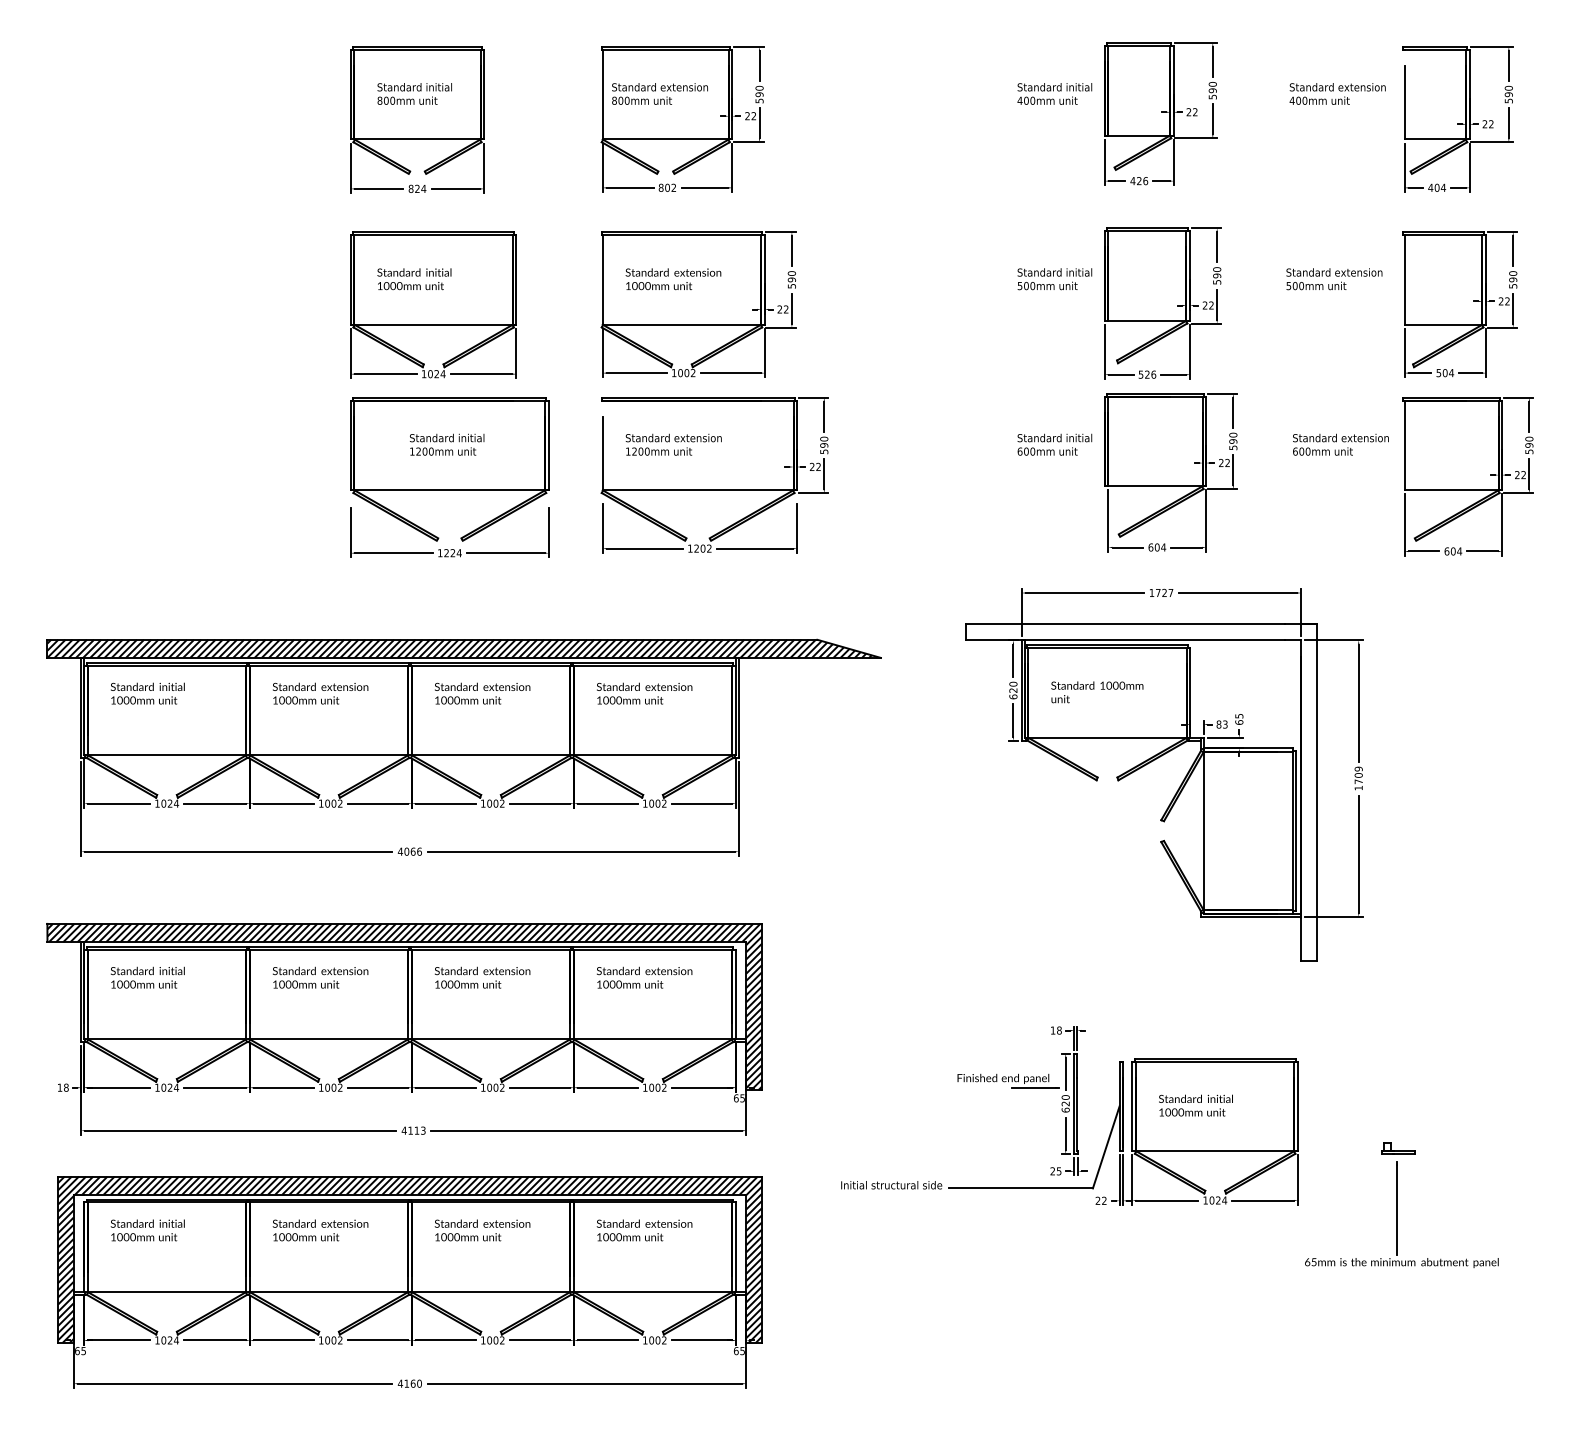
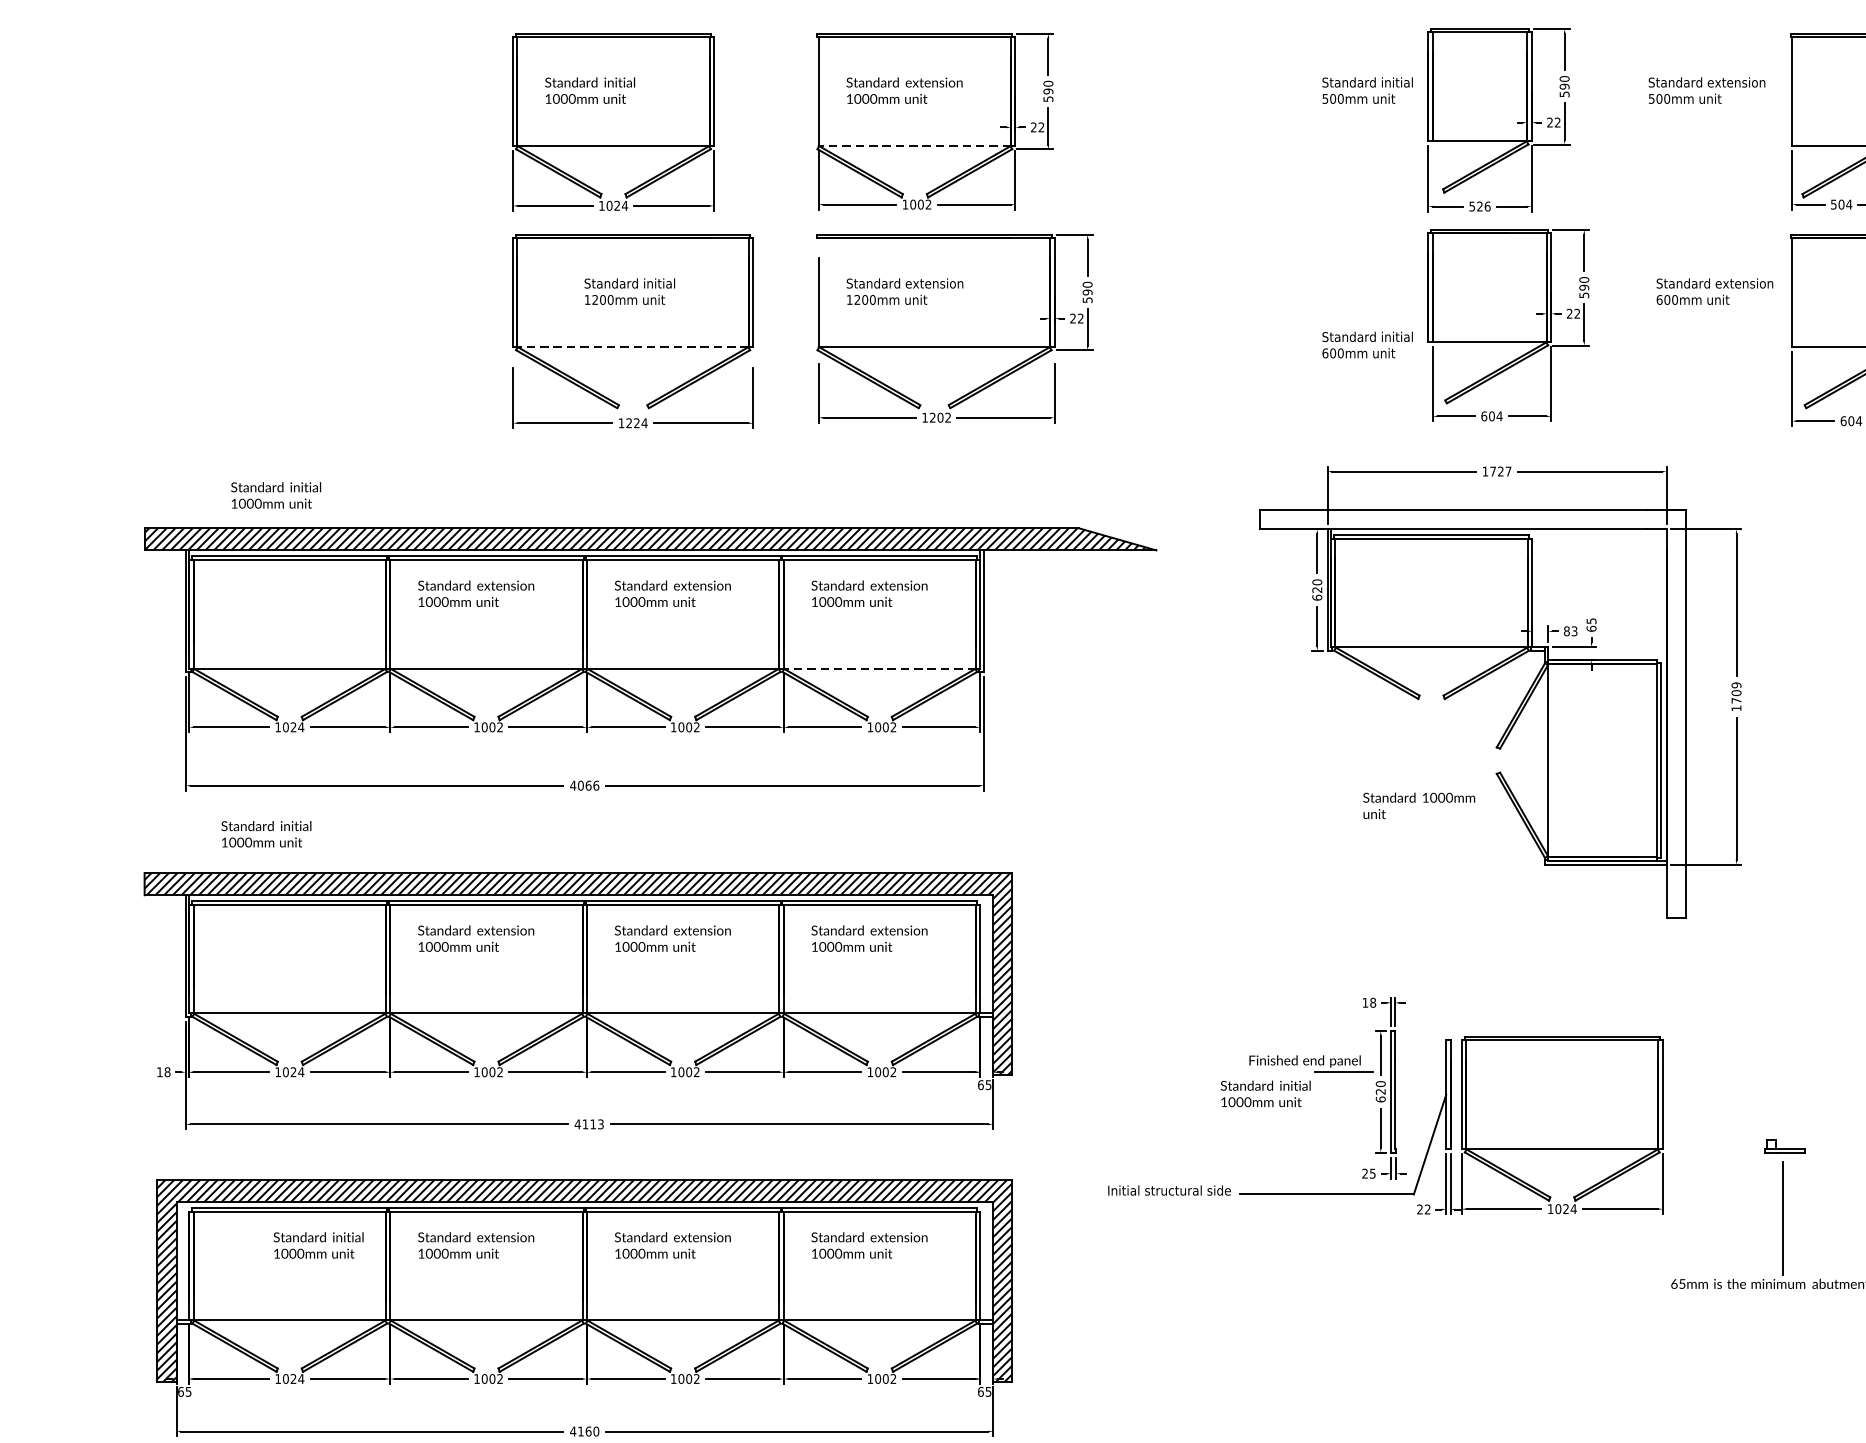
line: (681, 324) -> (914, 145), solid -> dashed
text: (1054, 444) -> (1367, 344), moved
line: (449, 490) -> (632, 347), solid -> dashed
text: (1097, 692) -> (1419, 806), moved
text: (147, 693) -> (275, 495), moved
line: (652, 755) -> (879, 668), solid -> dashed
text: (147, 977) -> (266, 833), moved
text: (1195, 1105) -> (1265, 1093), moved
text: (147, 1230) -> (318, 1245), moved

